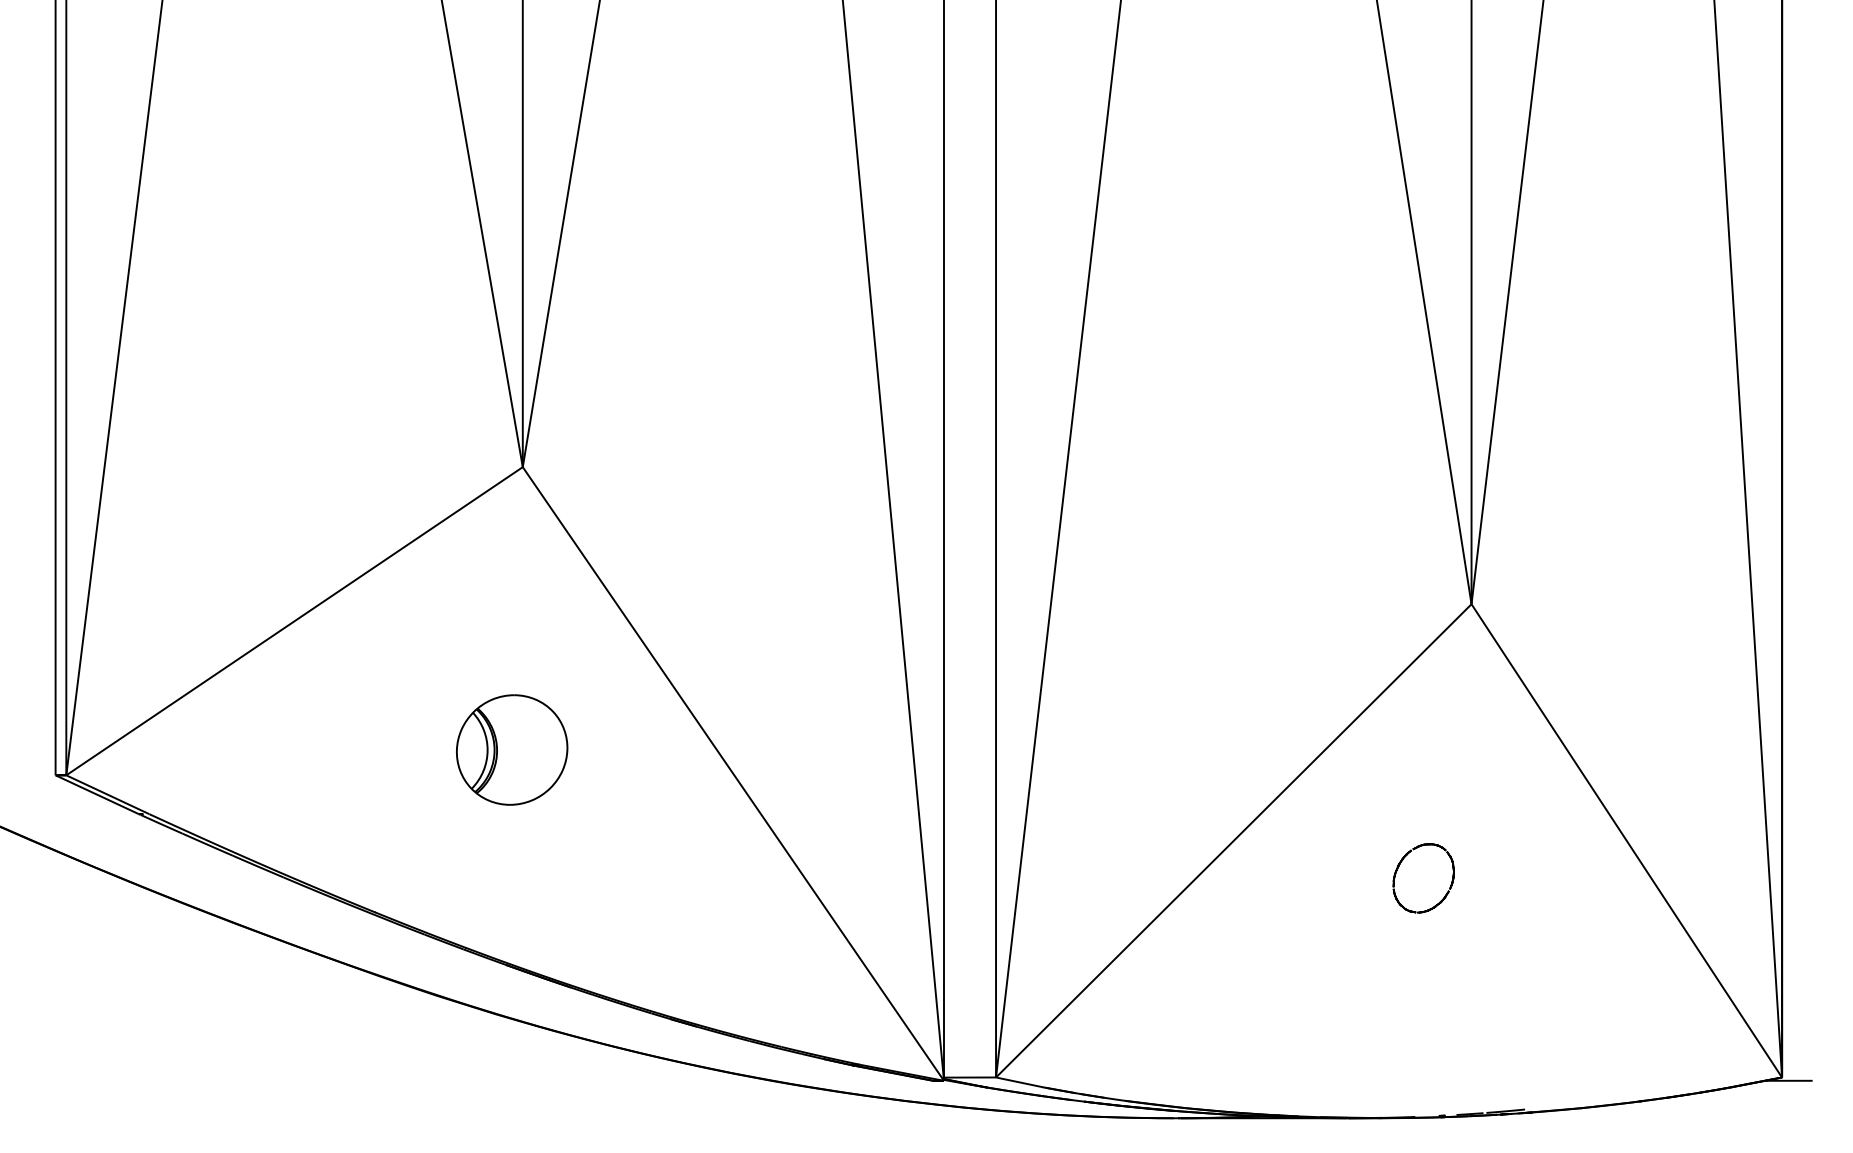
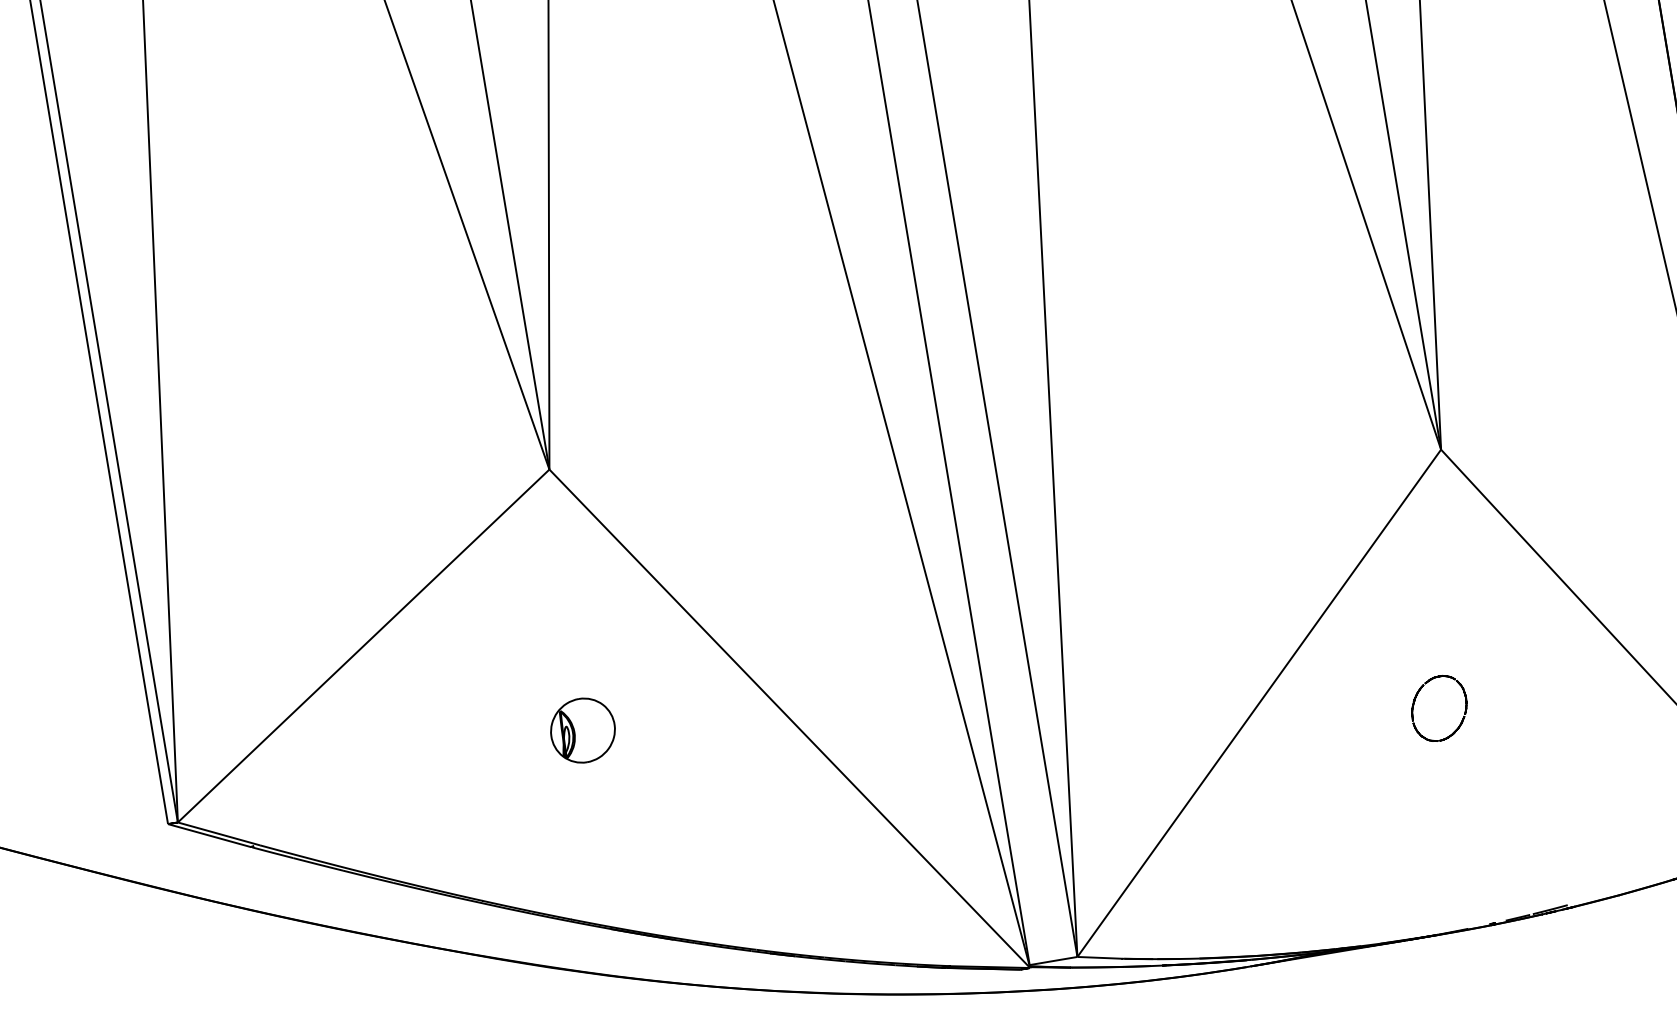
part: (511, 749) -> (582, 730), size x0.62

